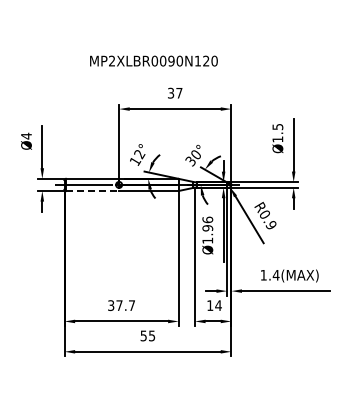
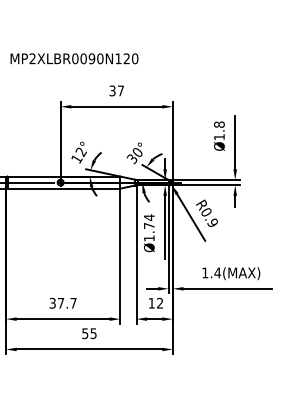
text: (153, 60) -> (74, 58), moved
text: (277, 126) -> (219, 124), Ø1.5 -> Ø1.8
line: (92, 191) -> (34, 189), dashed -> solid
text: (207, 223) -> (149, 221), Ø1.96 -> Ø1.74
text: (218, 305) -> (160, 303), 14 -> 12

